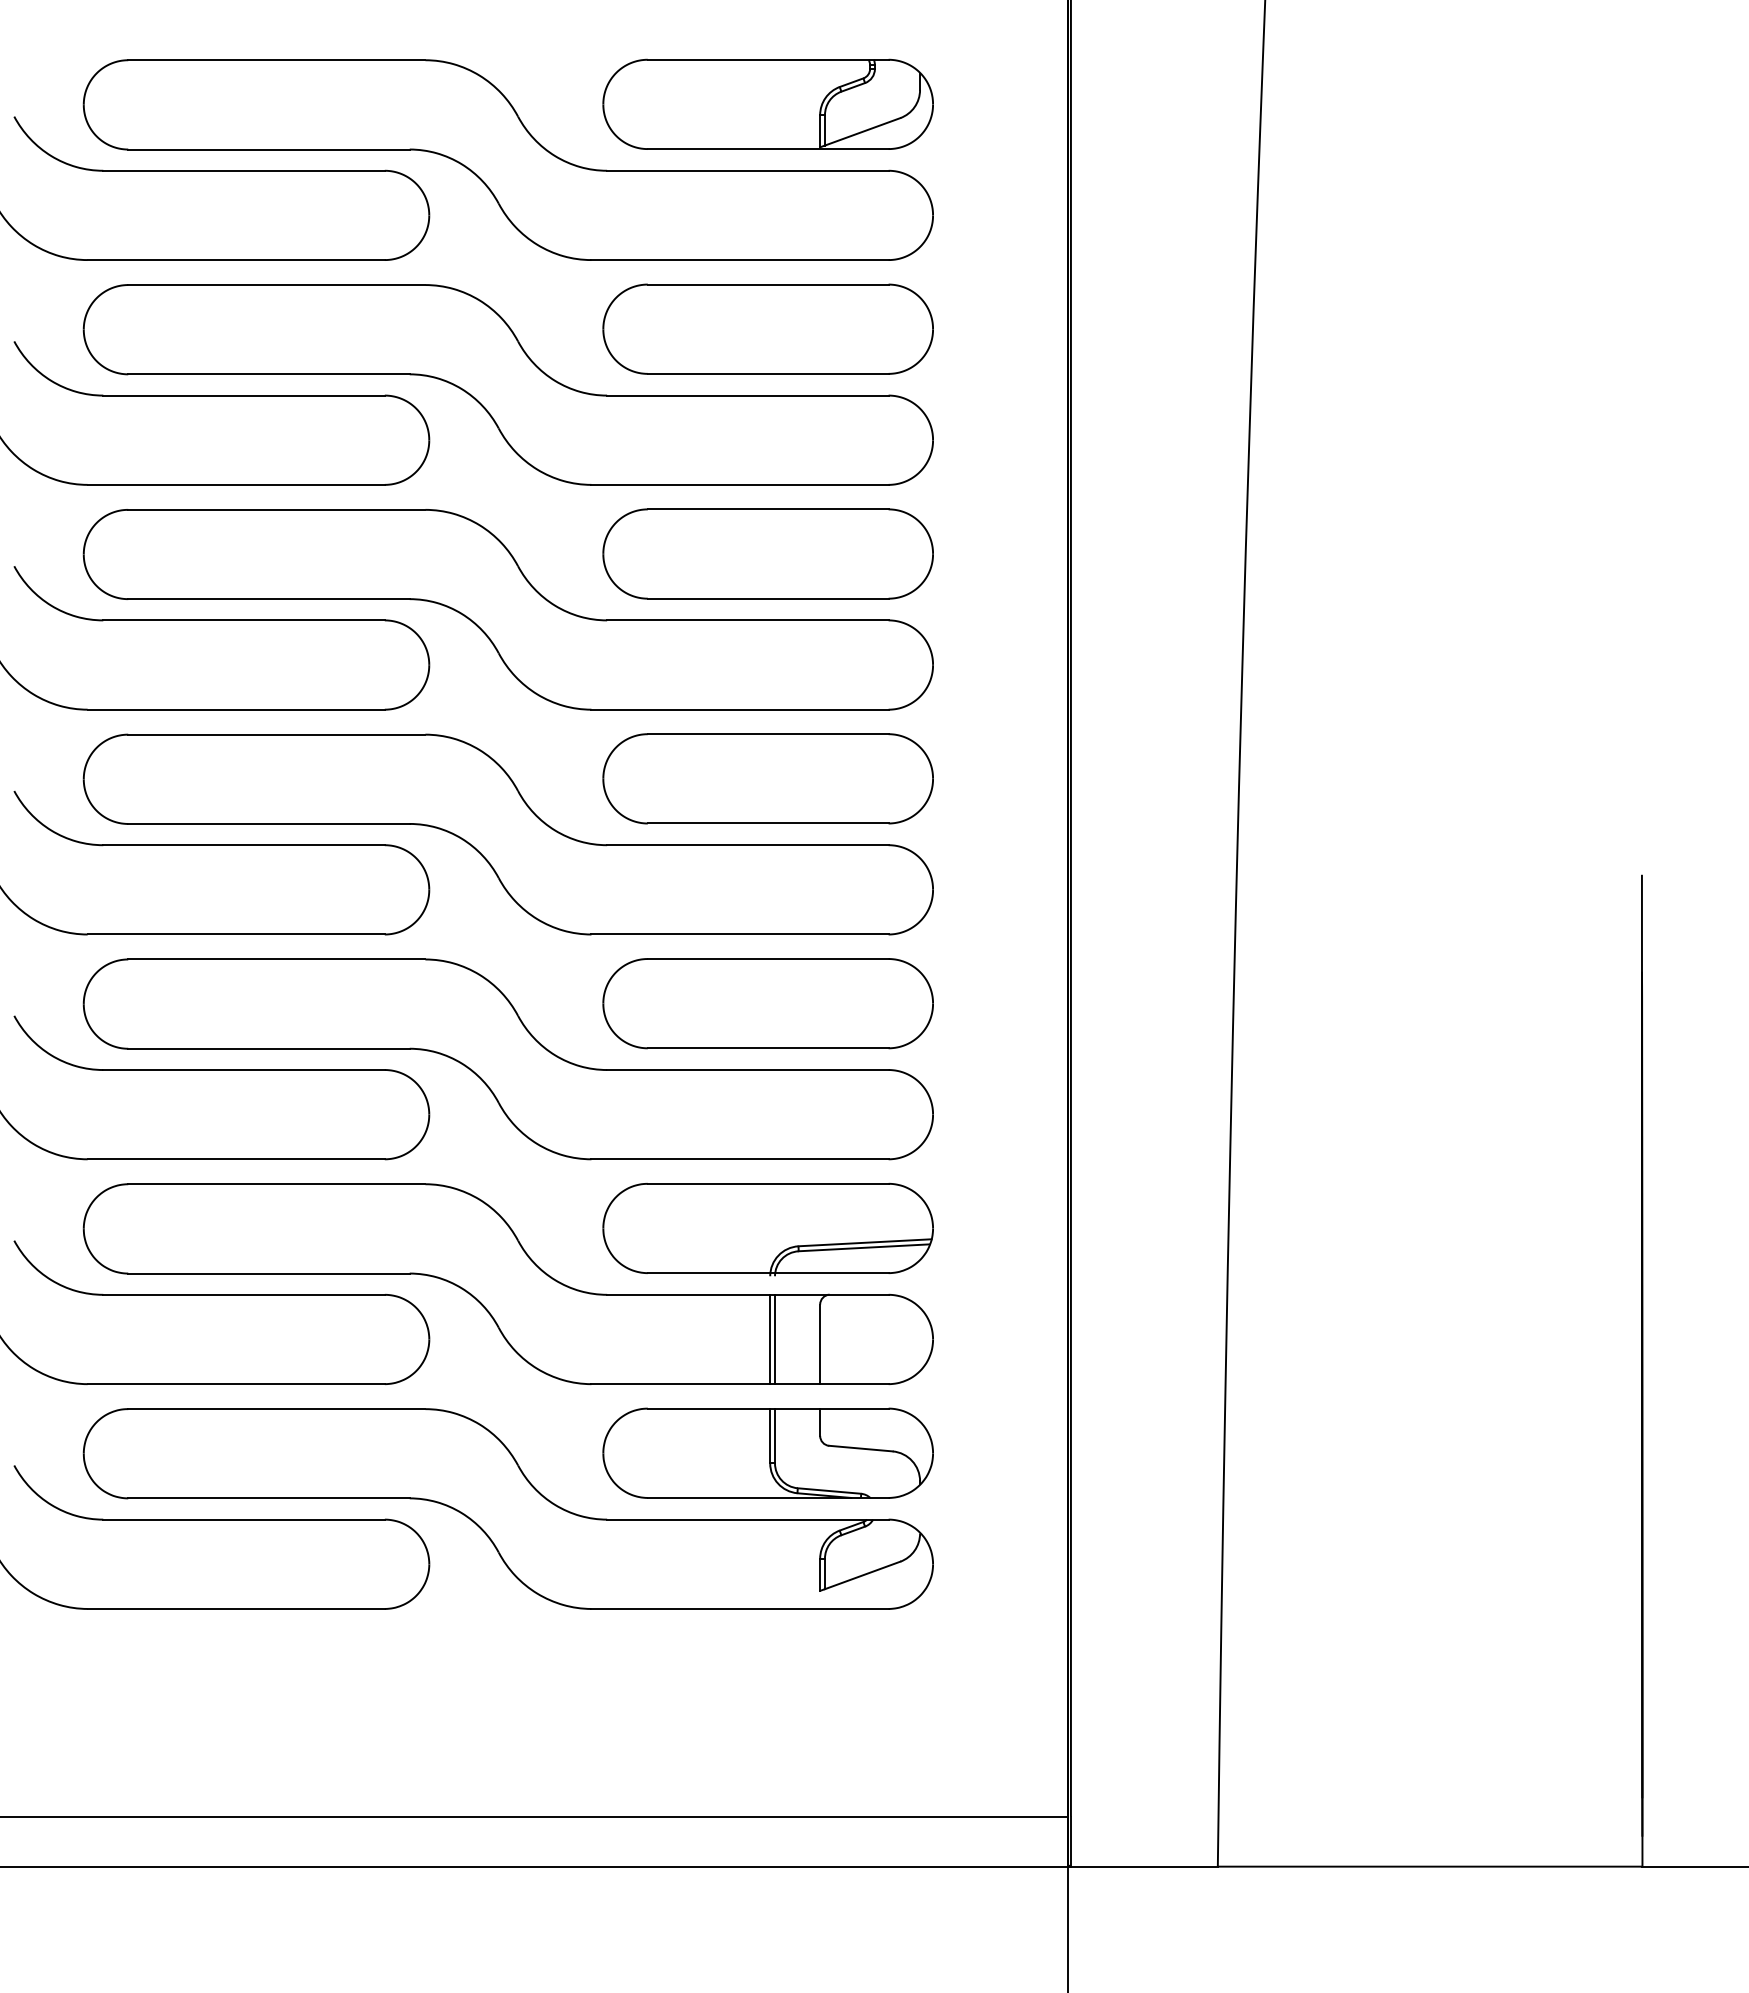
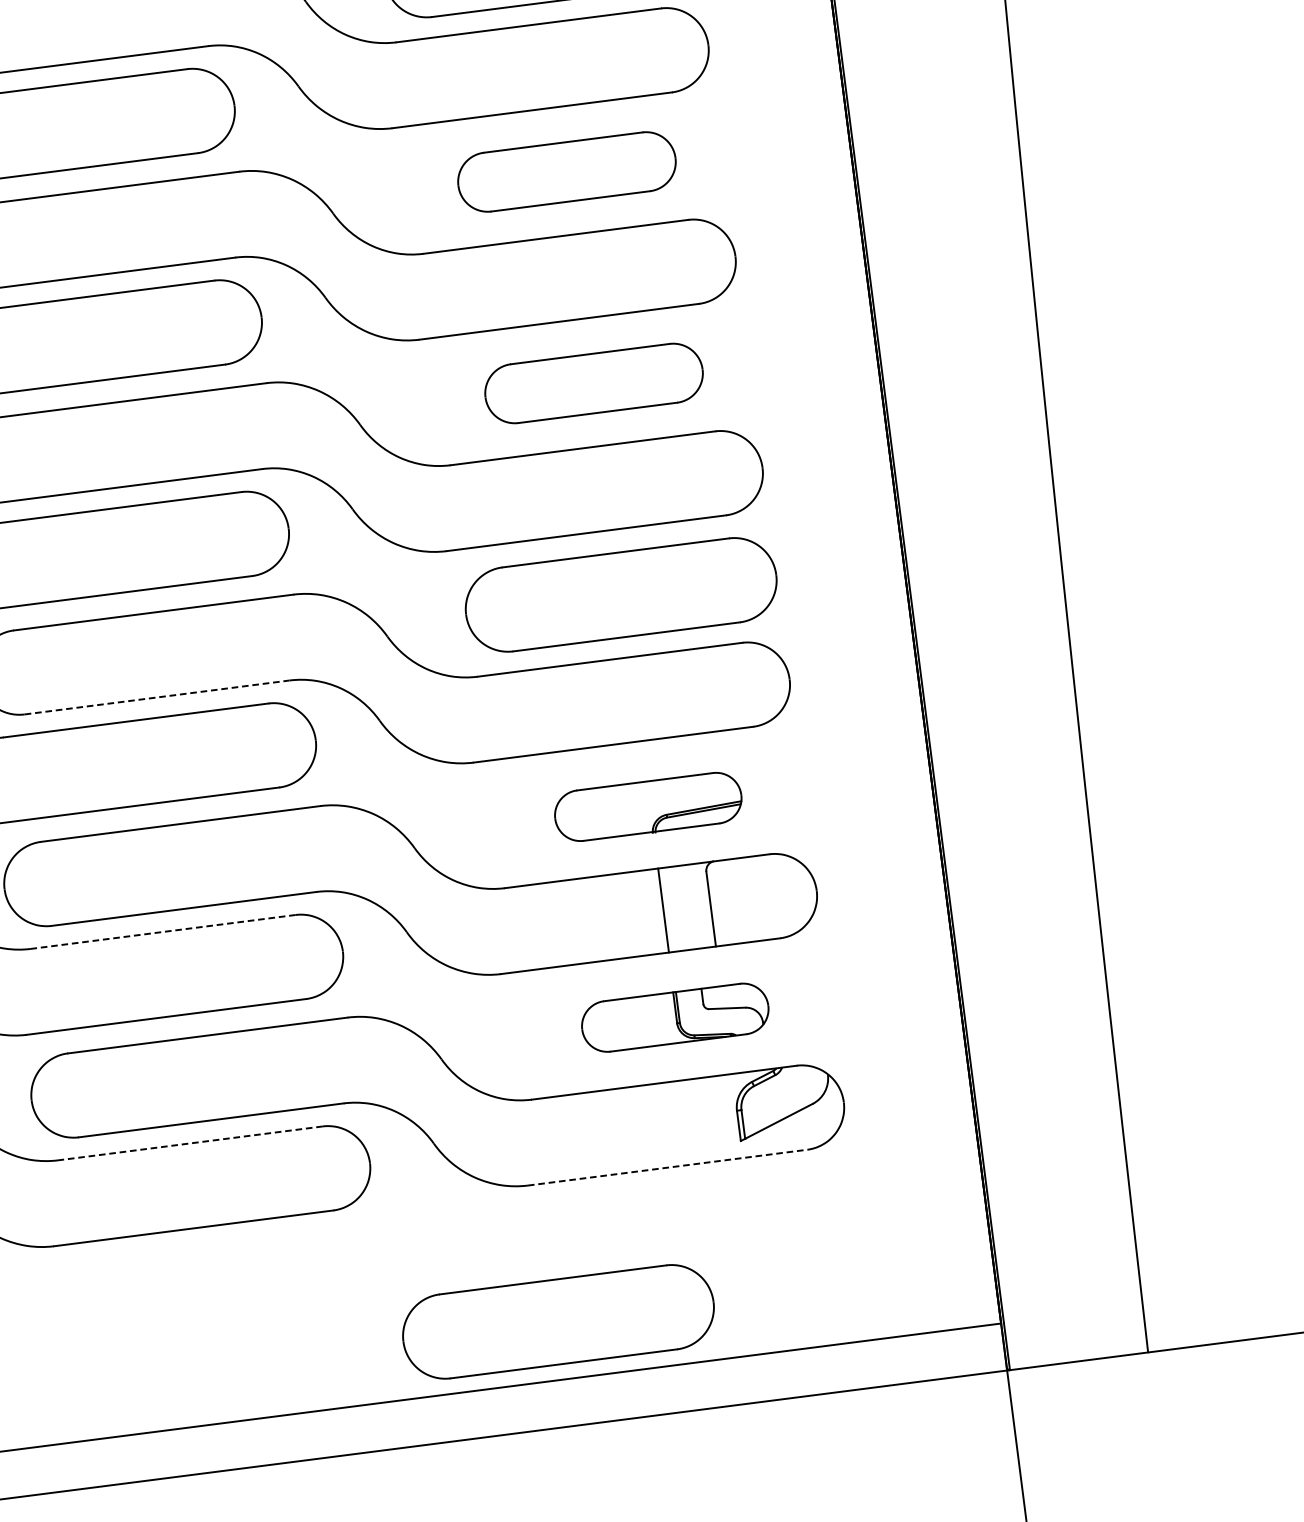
part: (767, 553) -> (566, 171), size x0.7
part: (767, 778) -> (593, 383), size x0.7
line: (269, 1048) -> (157, 697), solid -> dashed
part: (767, 1229) -> (647, 807), size x0.6
line: (244, 1294) -> (163, 931), solid -> dashed
line: (775, 1339) -> (668, 909), removed
part: (767, 1452) -> (674, 1017), size x0.6
line: (244, 1519) -> (190, 1143), solid -> dashed
line: (740, 1608) -> (668, 1167), solid -> dashed
part: (604, 1755) -> (557, 1321), added

